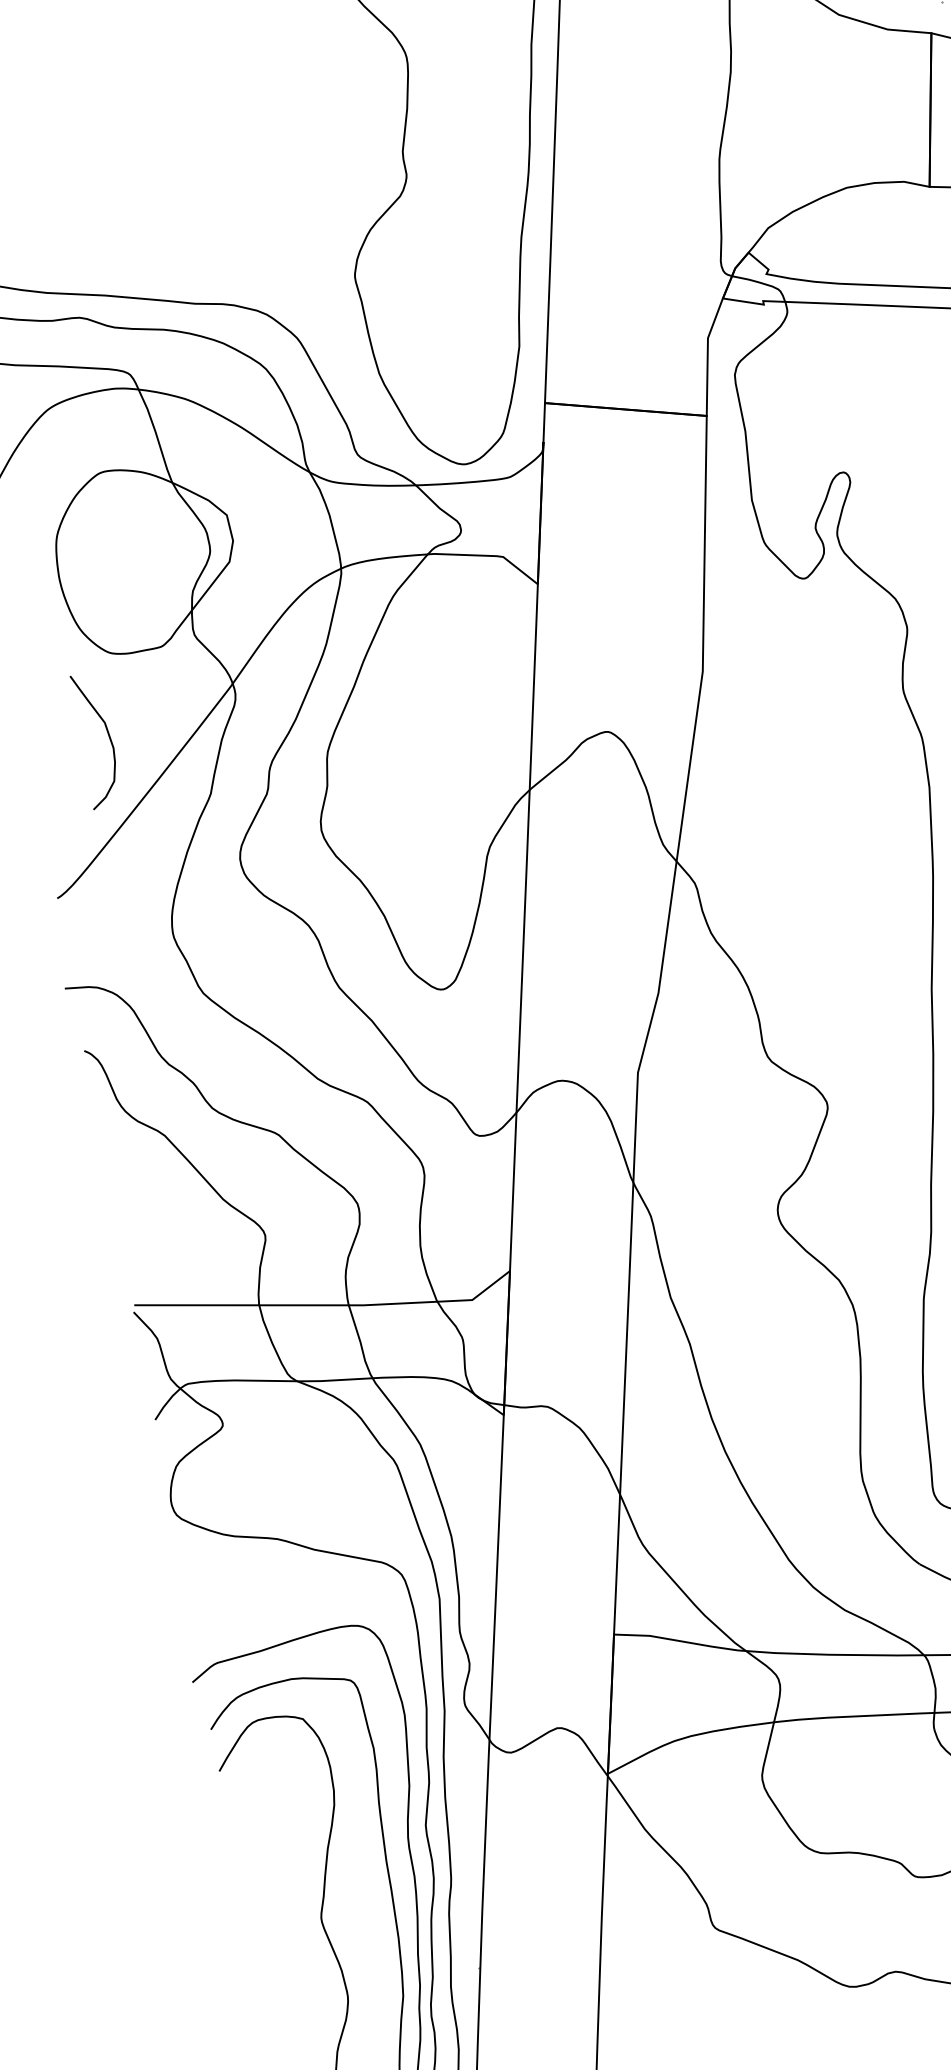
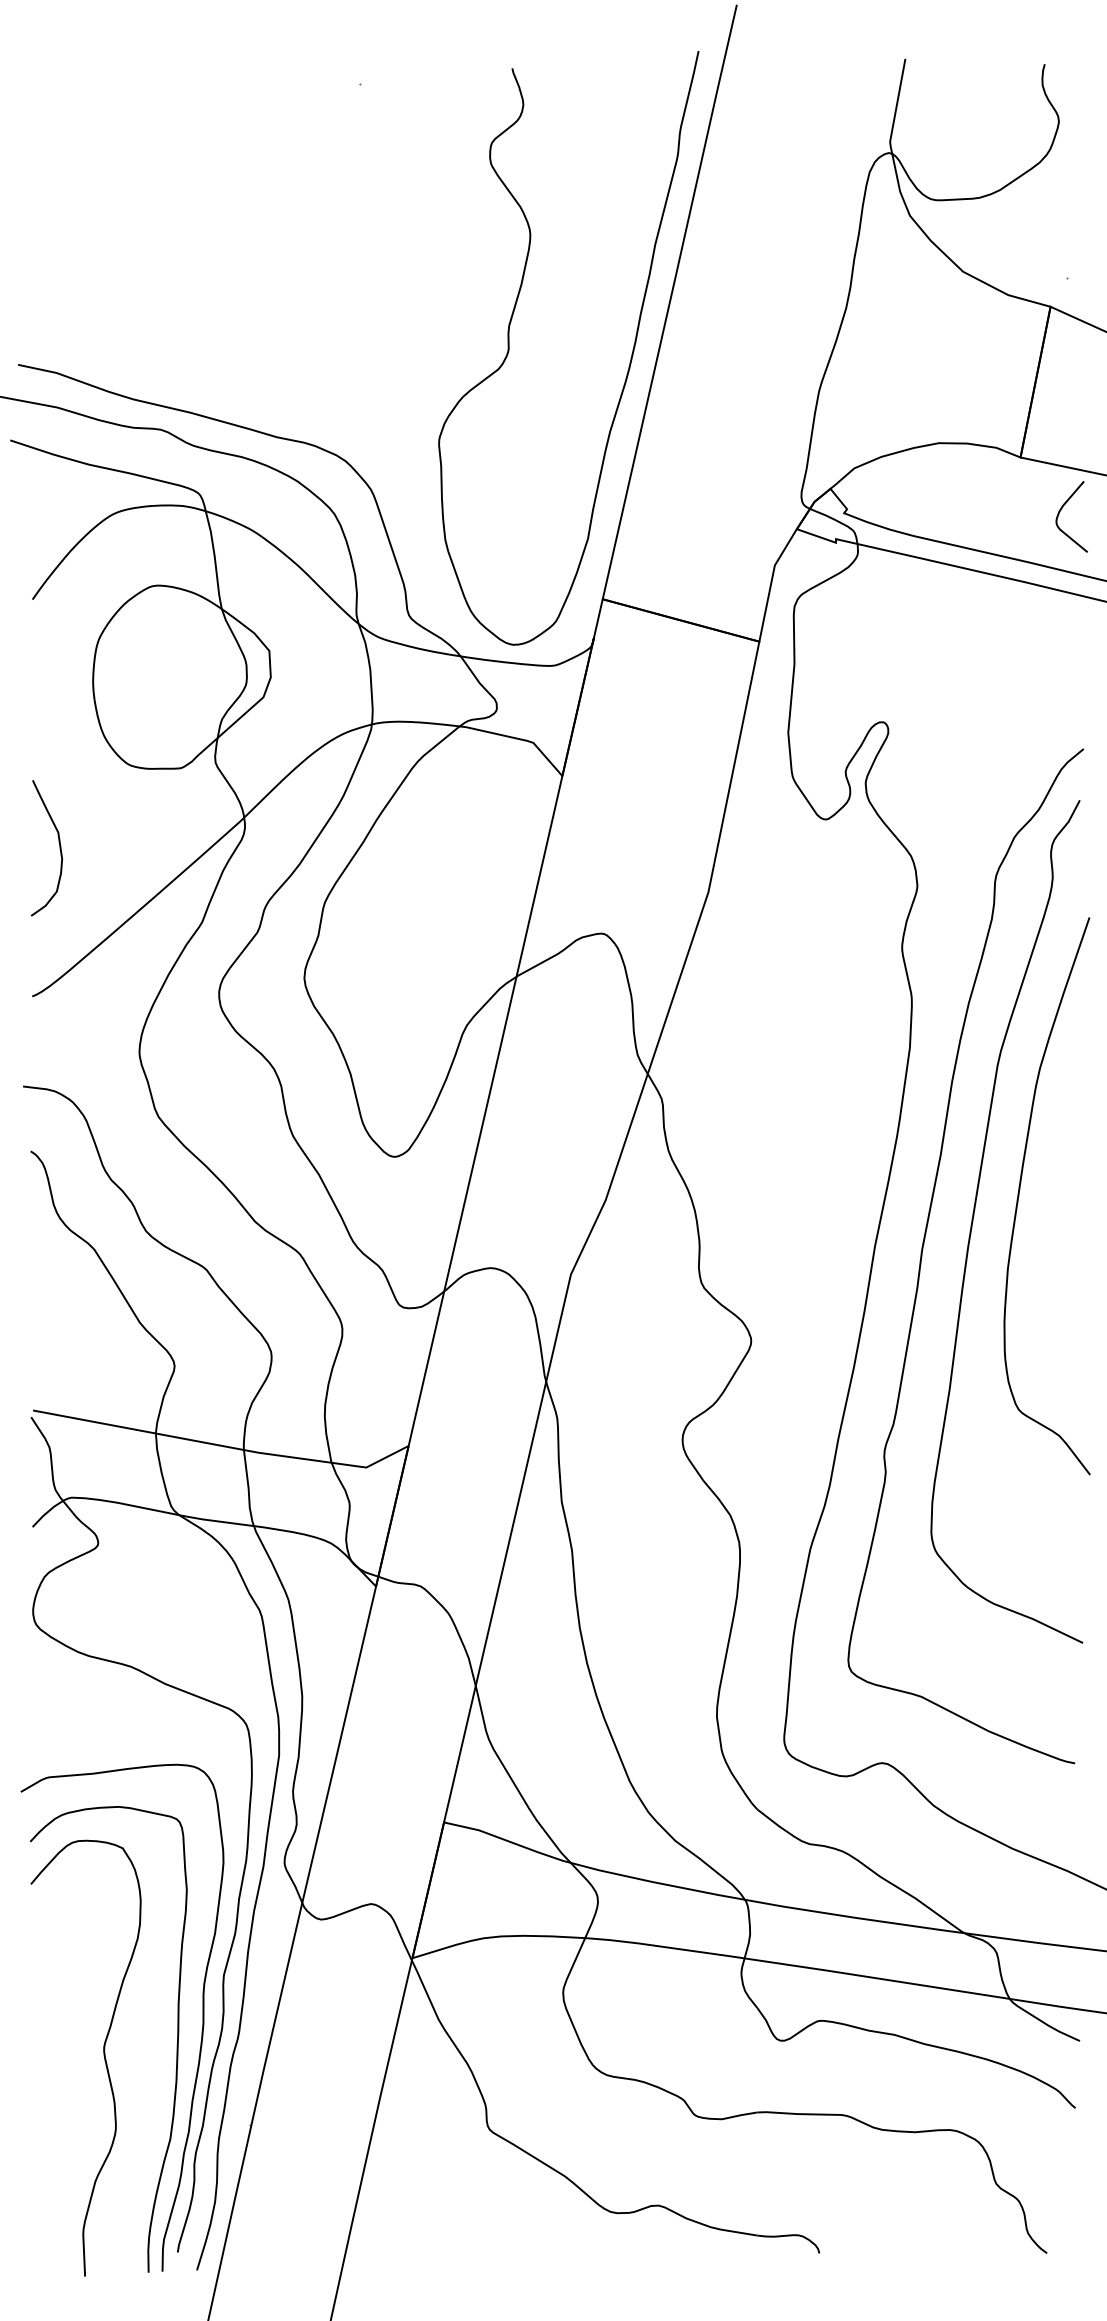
curve: (108, 738) -> (59, 848), moved

